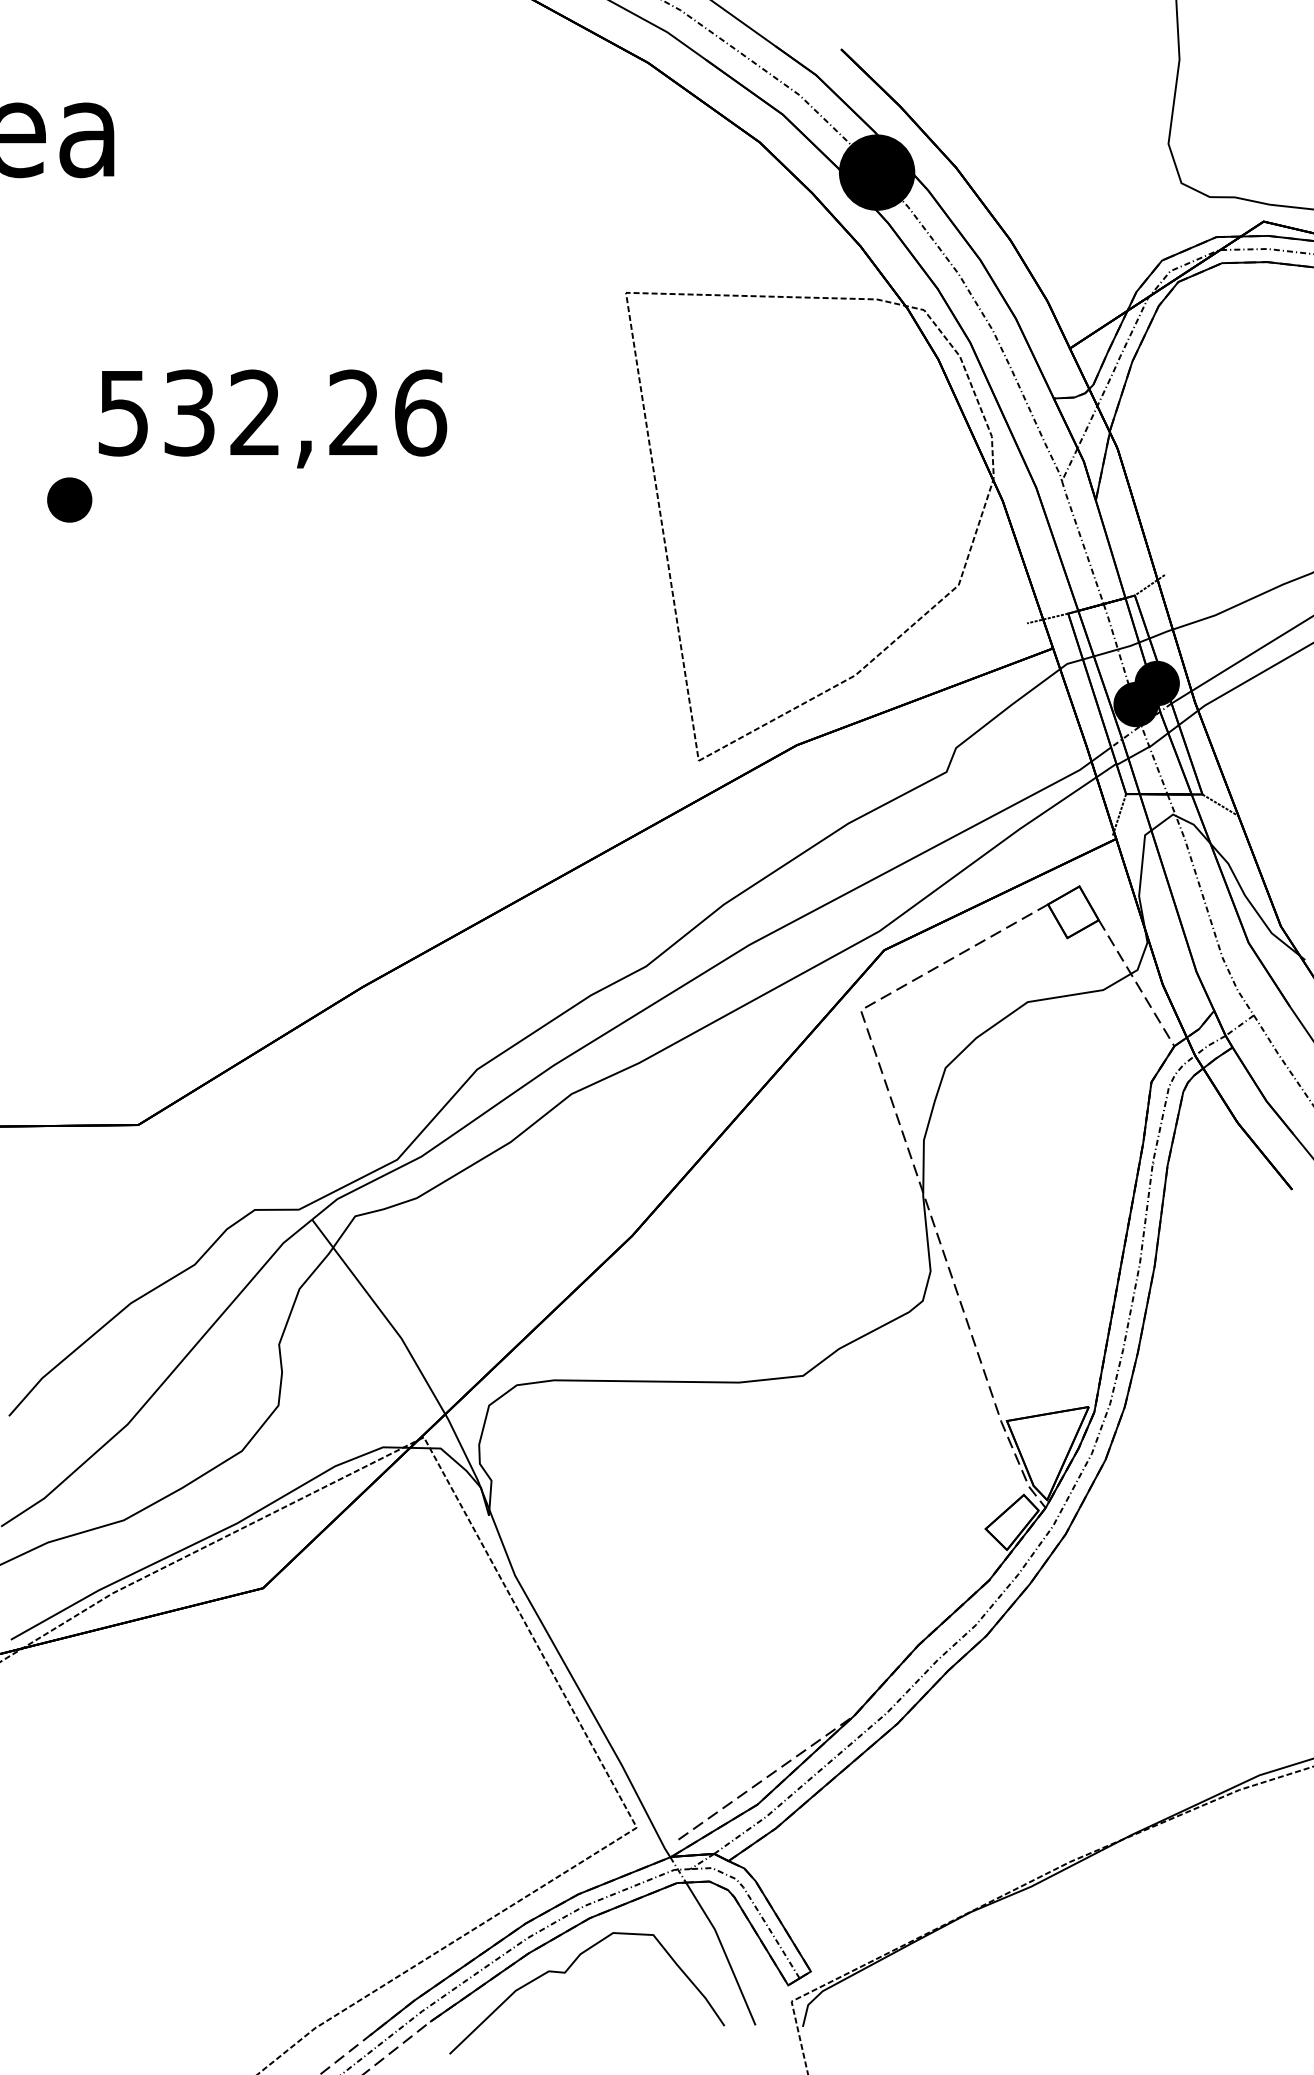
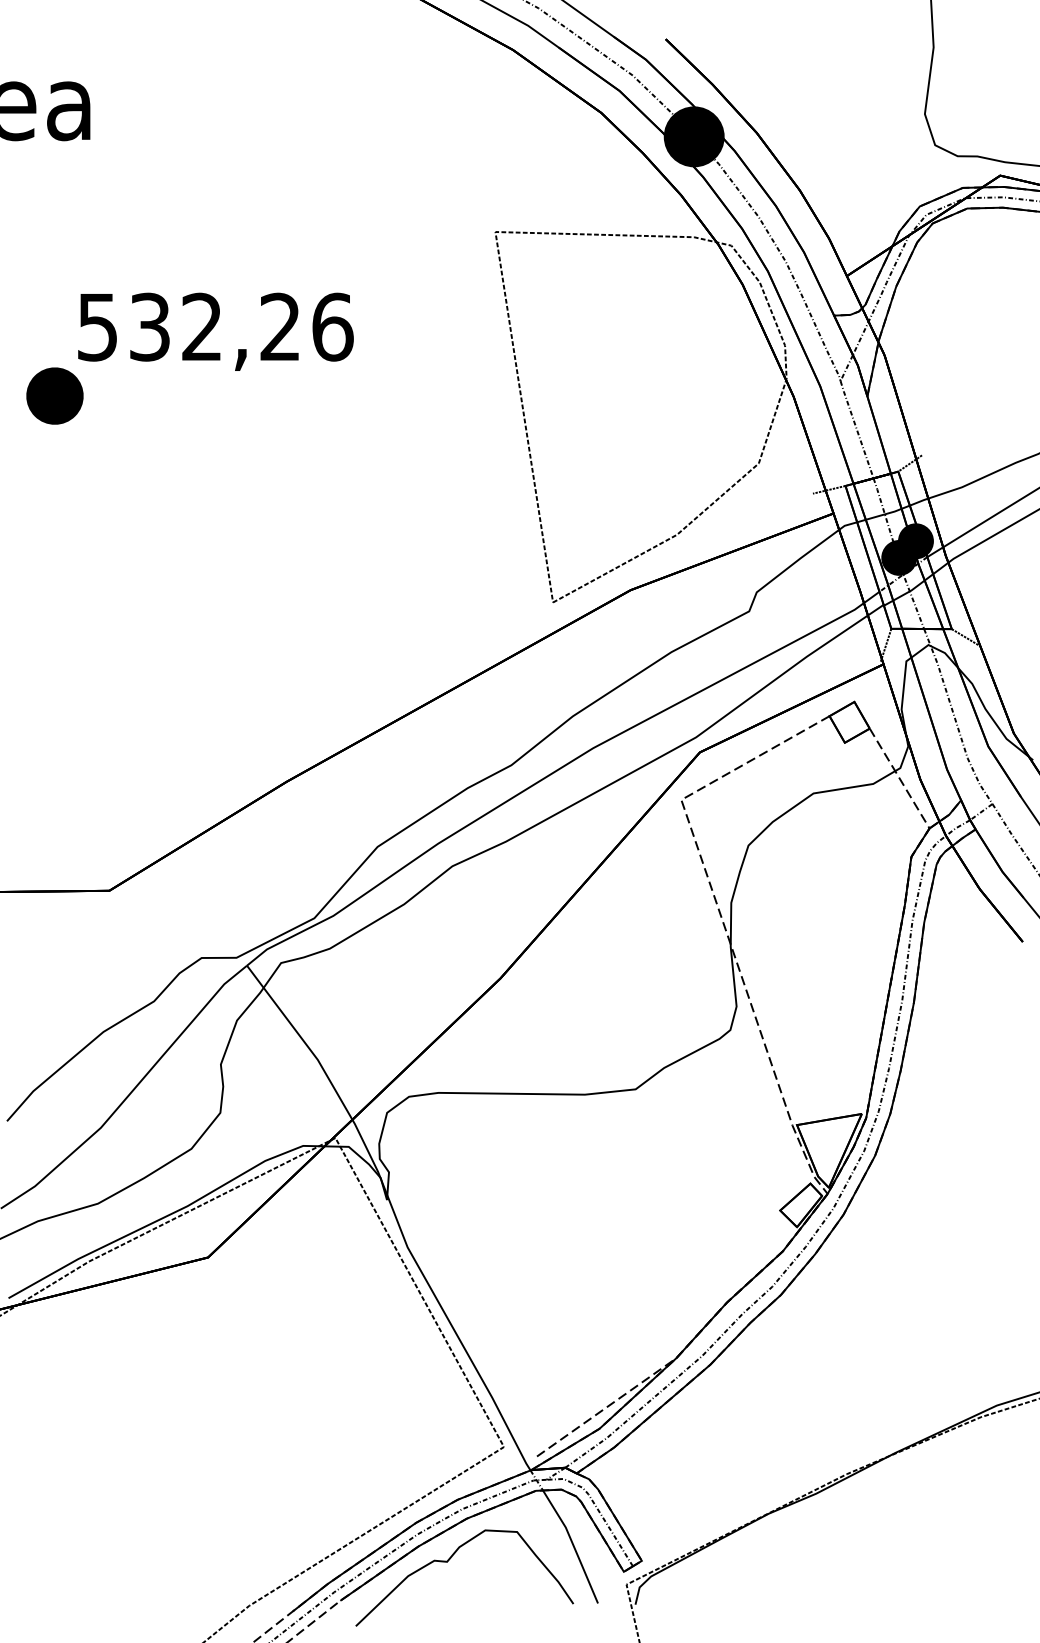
part: (69, 499) -> (54, 395), size x1.6

